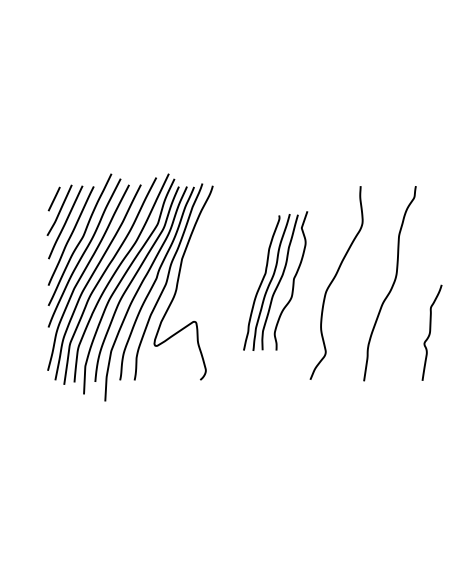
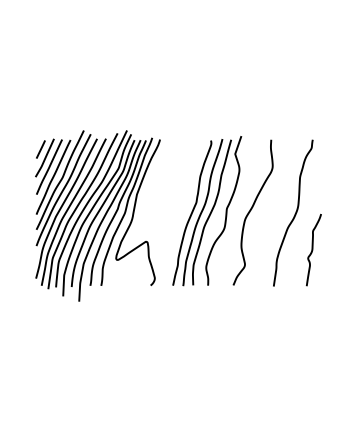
part: (275, 281) -> (207, 211), size x1.43
curve: (431, 333) -> (313, 250), moved

